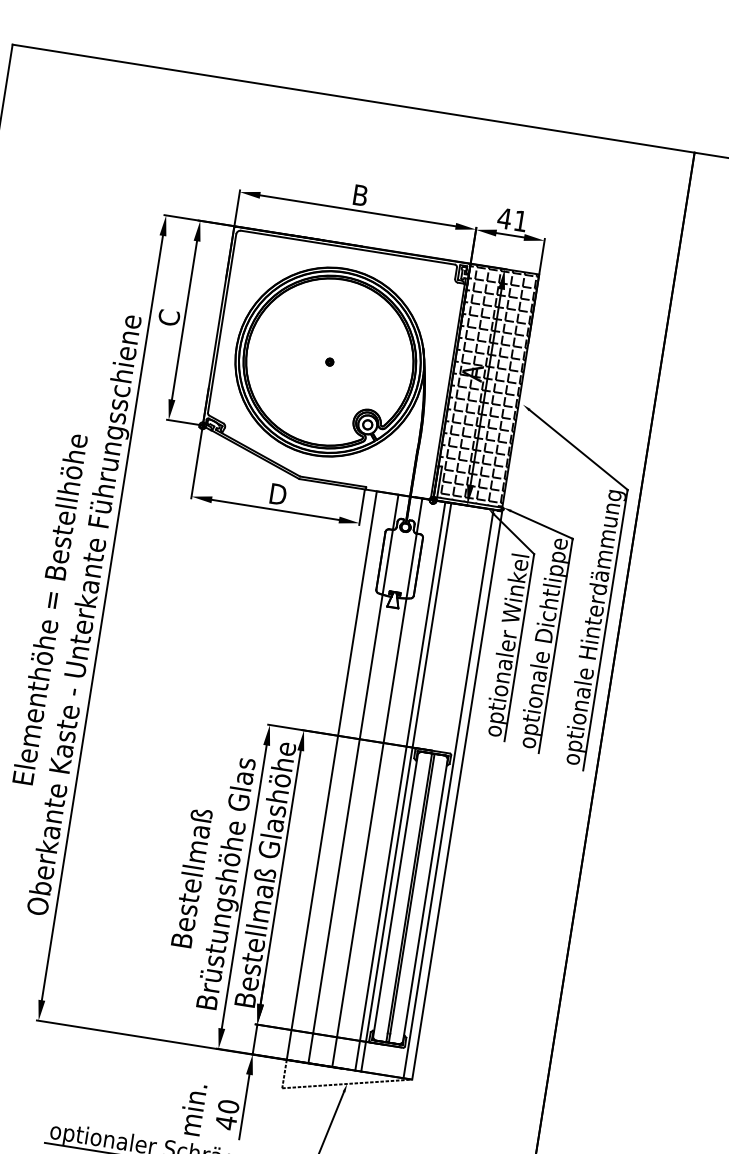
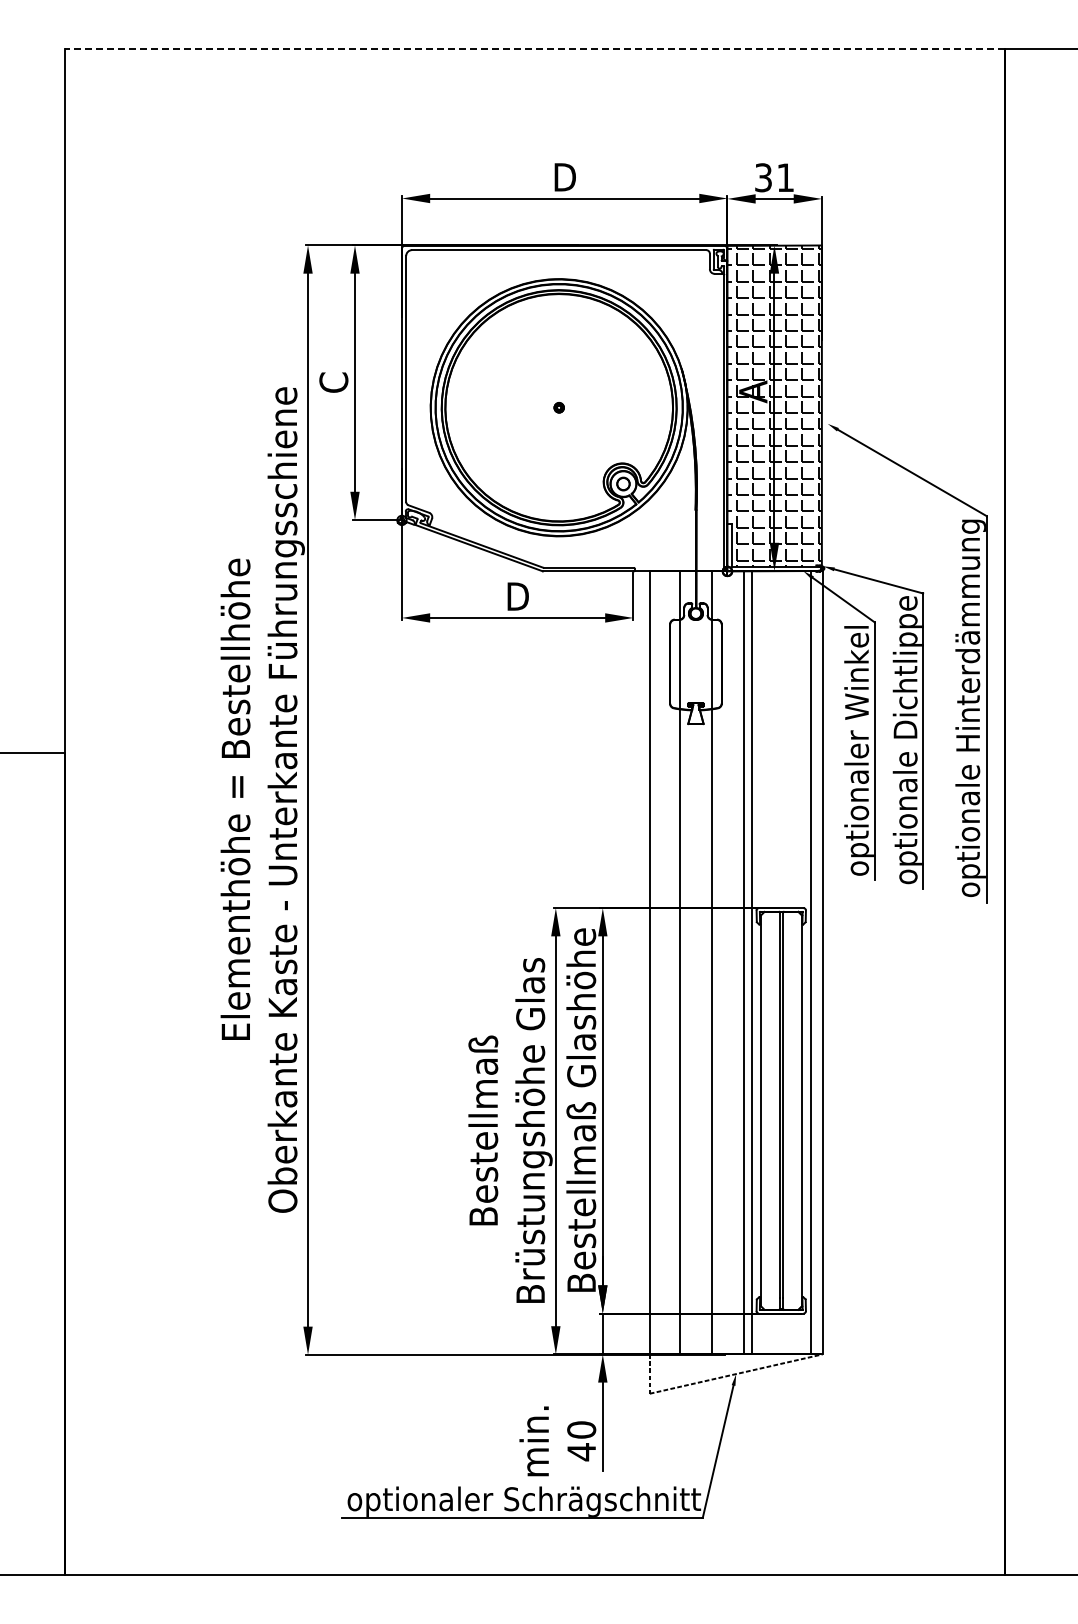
line: (353, 98) -> (535, 48), solid -> dashed
text: (360, 195) -> (564, 177), B -> D
text: (504, 218) -> (763, 177), 41 -> 31

